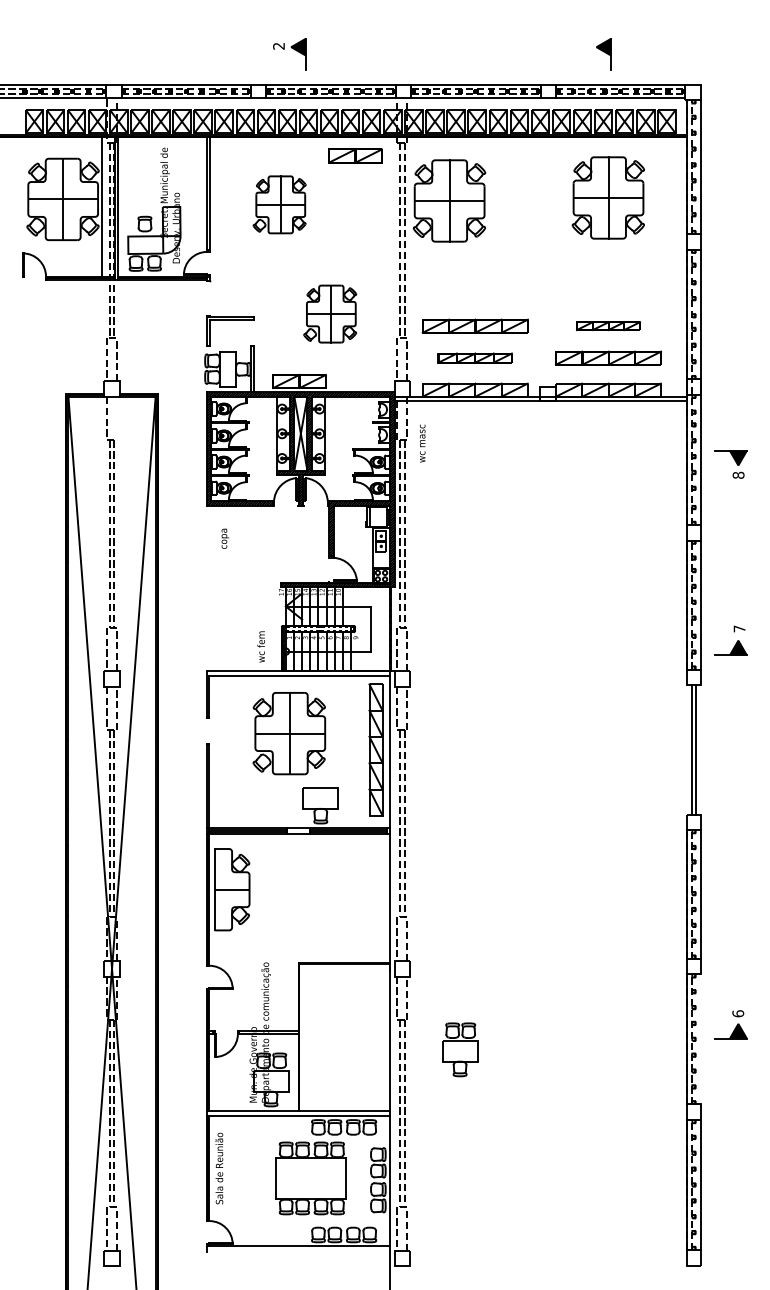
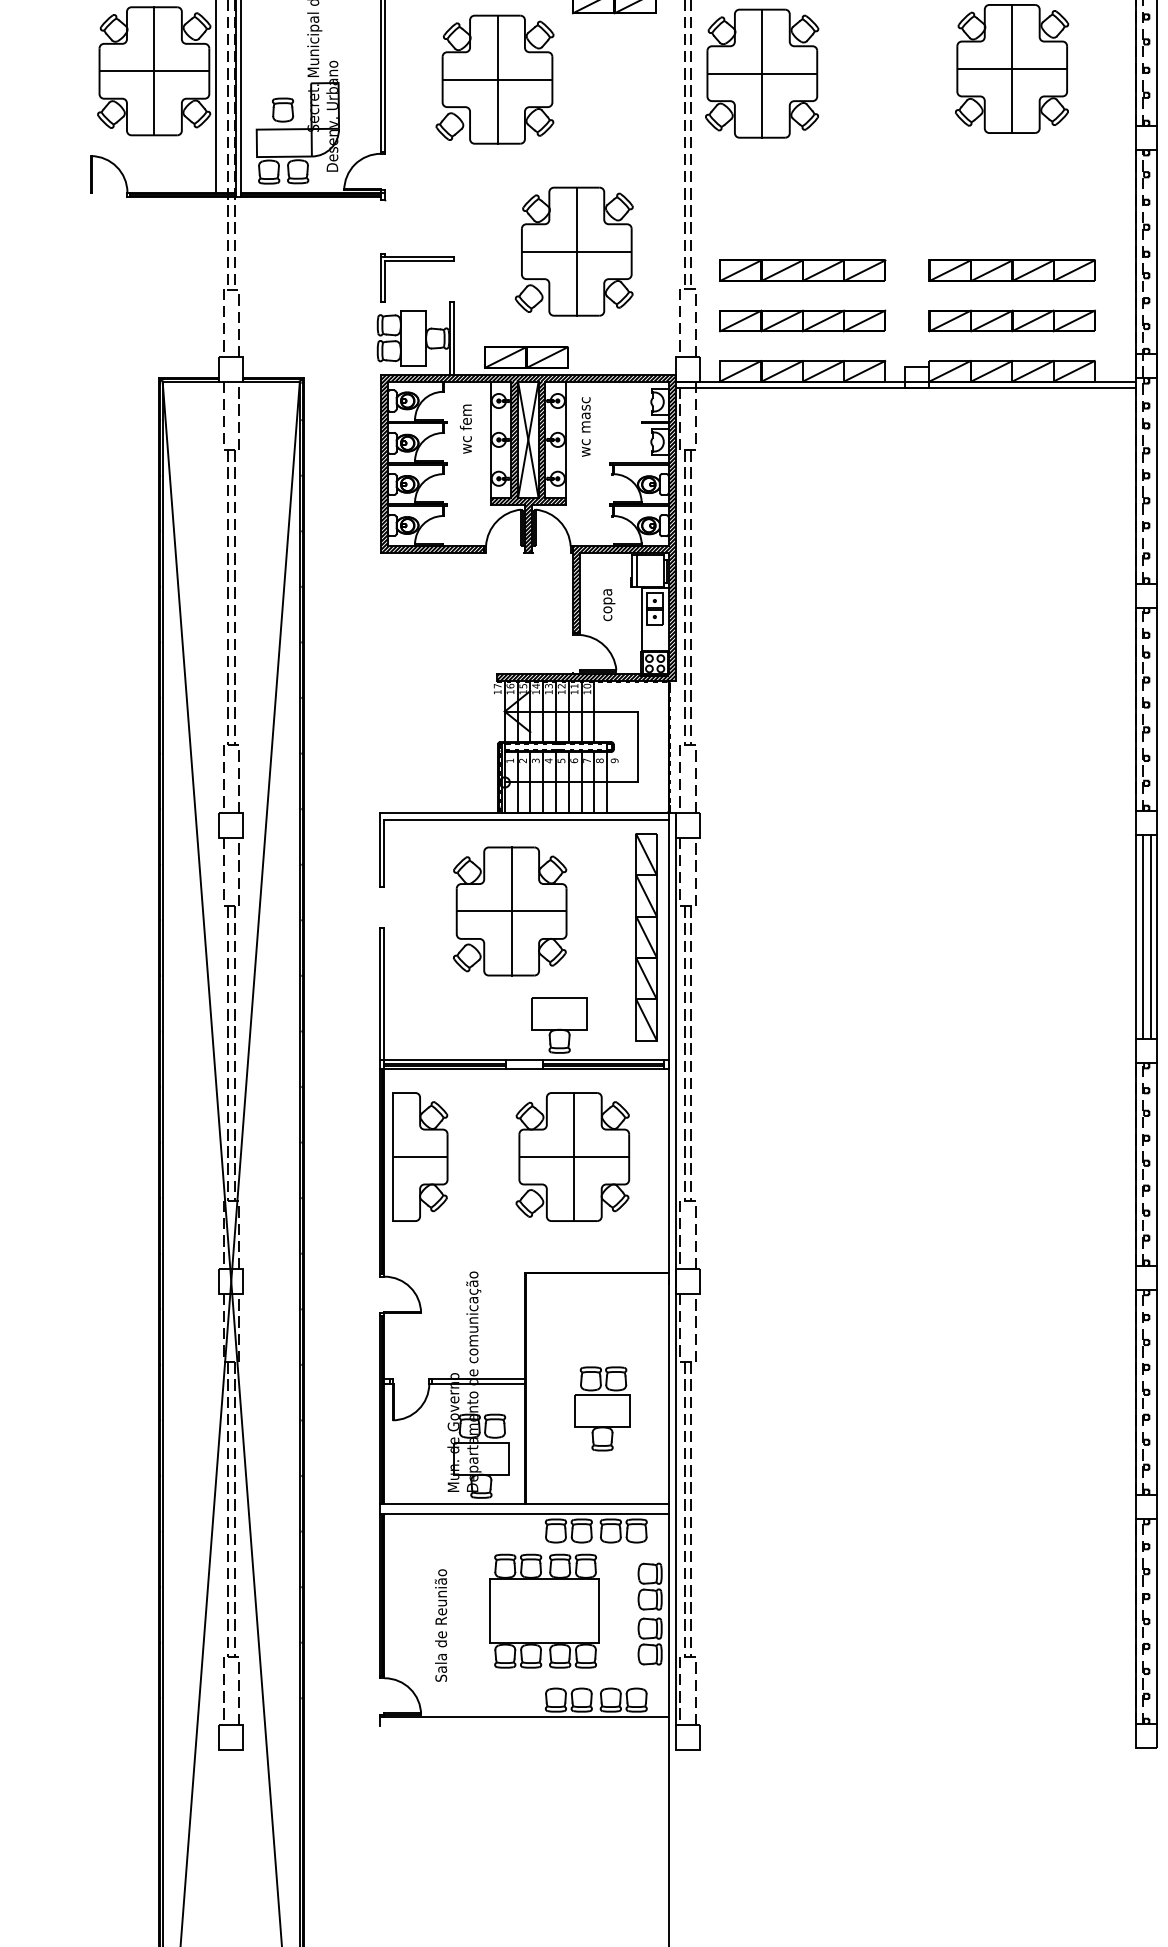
part: (279, 204) -> (494, 79), size x1.43
part: (330, 313) -> (574, 250), size x1.43
part: (608, 325) -> (1012, 269), size x1.67
part: (474, 357) -> (801, 319), size x1.43
line: (116, 418) -> (238, 415), added
text: (422, 443) -> (585, 426), moved
text: (225, 538) -> (609, 604), moved
text: (260, 646) -> (464, 428), moved
line: (687, 749) -> (1136, 936), added
line: (700, 749) -> (1156, 936), added
part: (328, 889) -> (571, 1156), added
line: (394, 963) -> (675, 1273), added
line: (700, 1039) -> (1156, 1392), added
part: (460, 1049) -> (603, 1408), moved
text: (219, 1168) -> (441, 1625), moved

